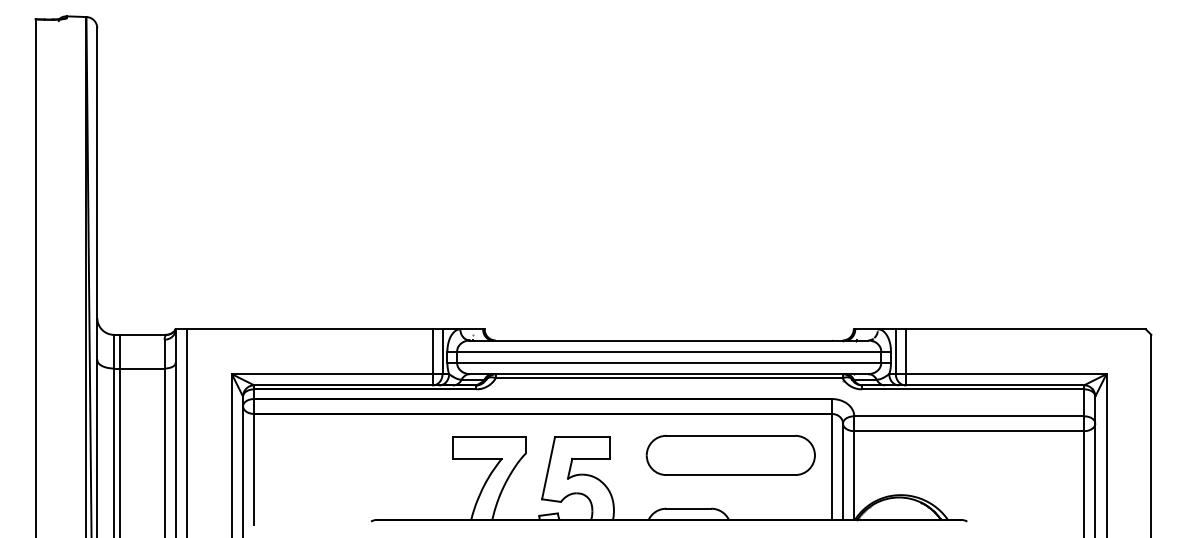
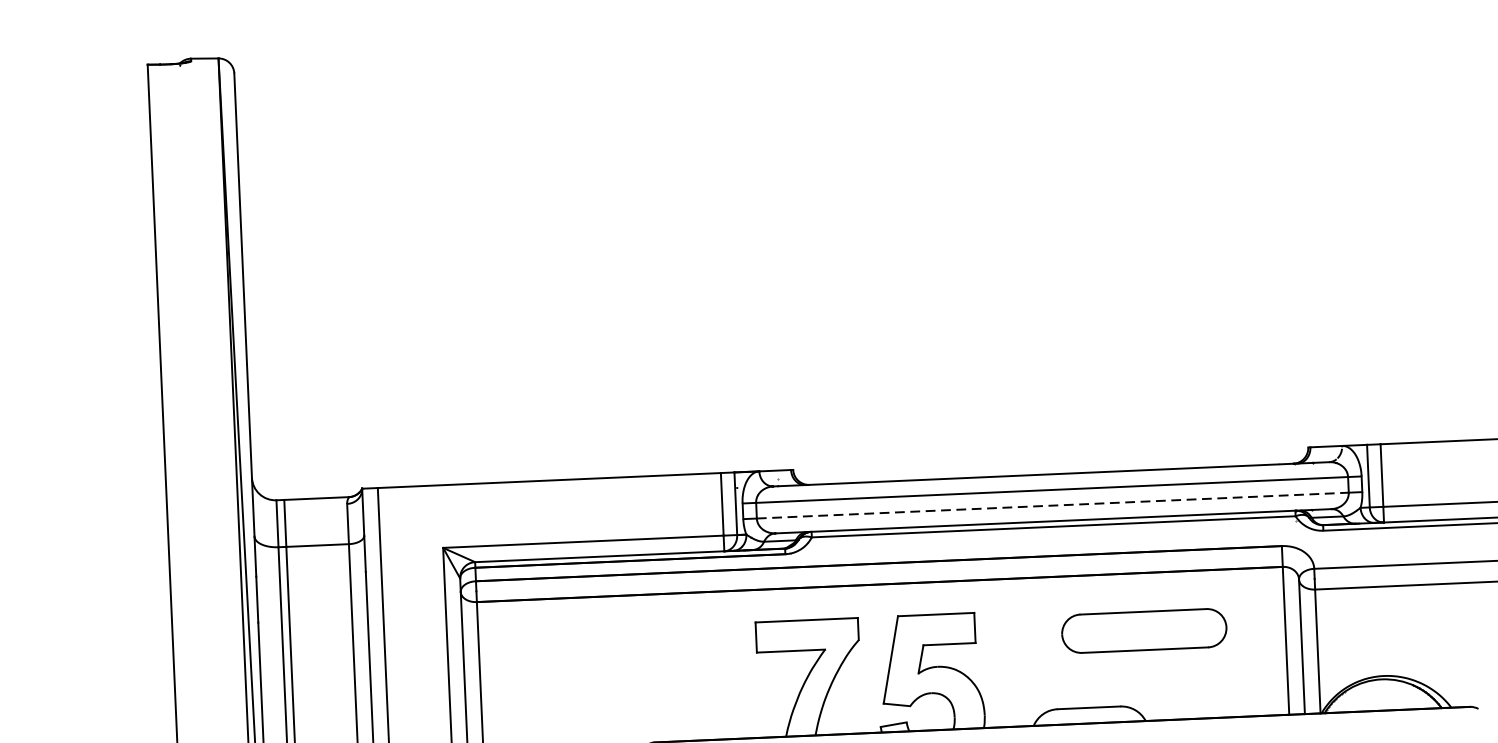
line: (669, 362) -> (1053, 504), solid -> dashed
part: (730, 455) -> (1143, 631), size x0.7

